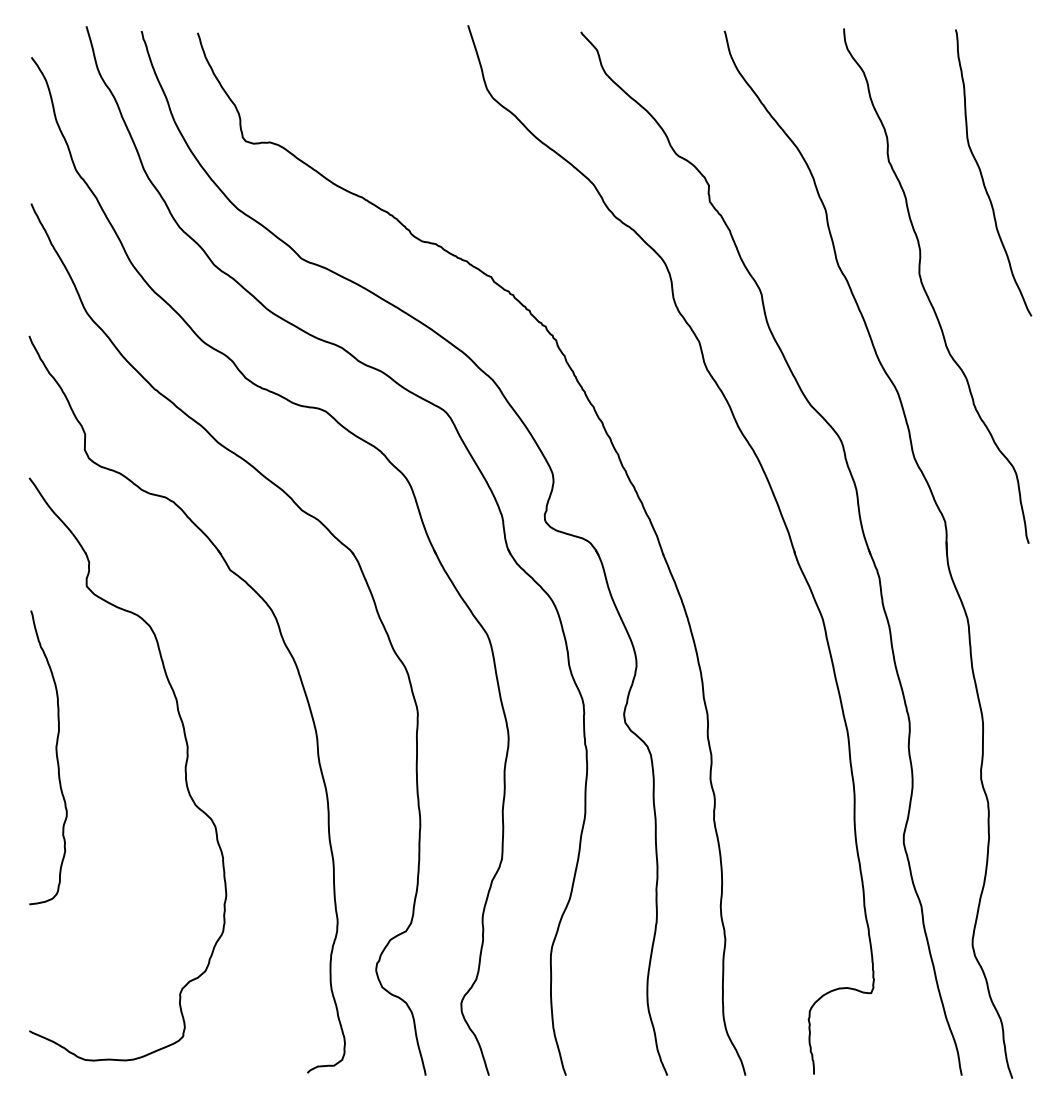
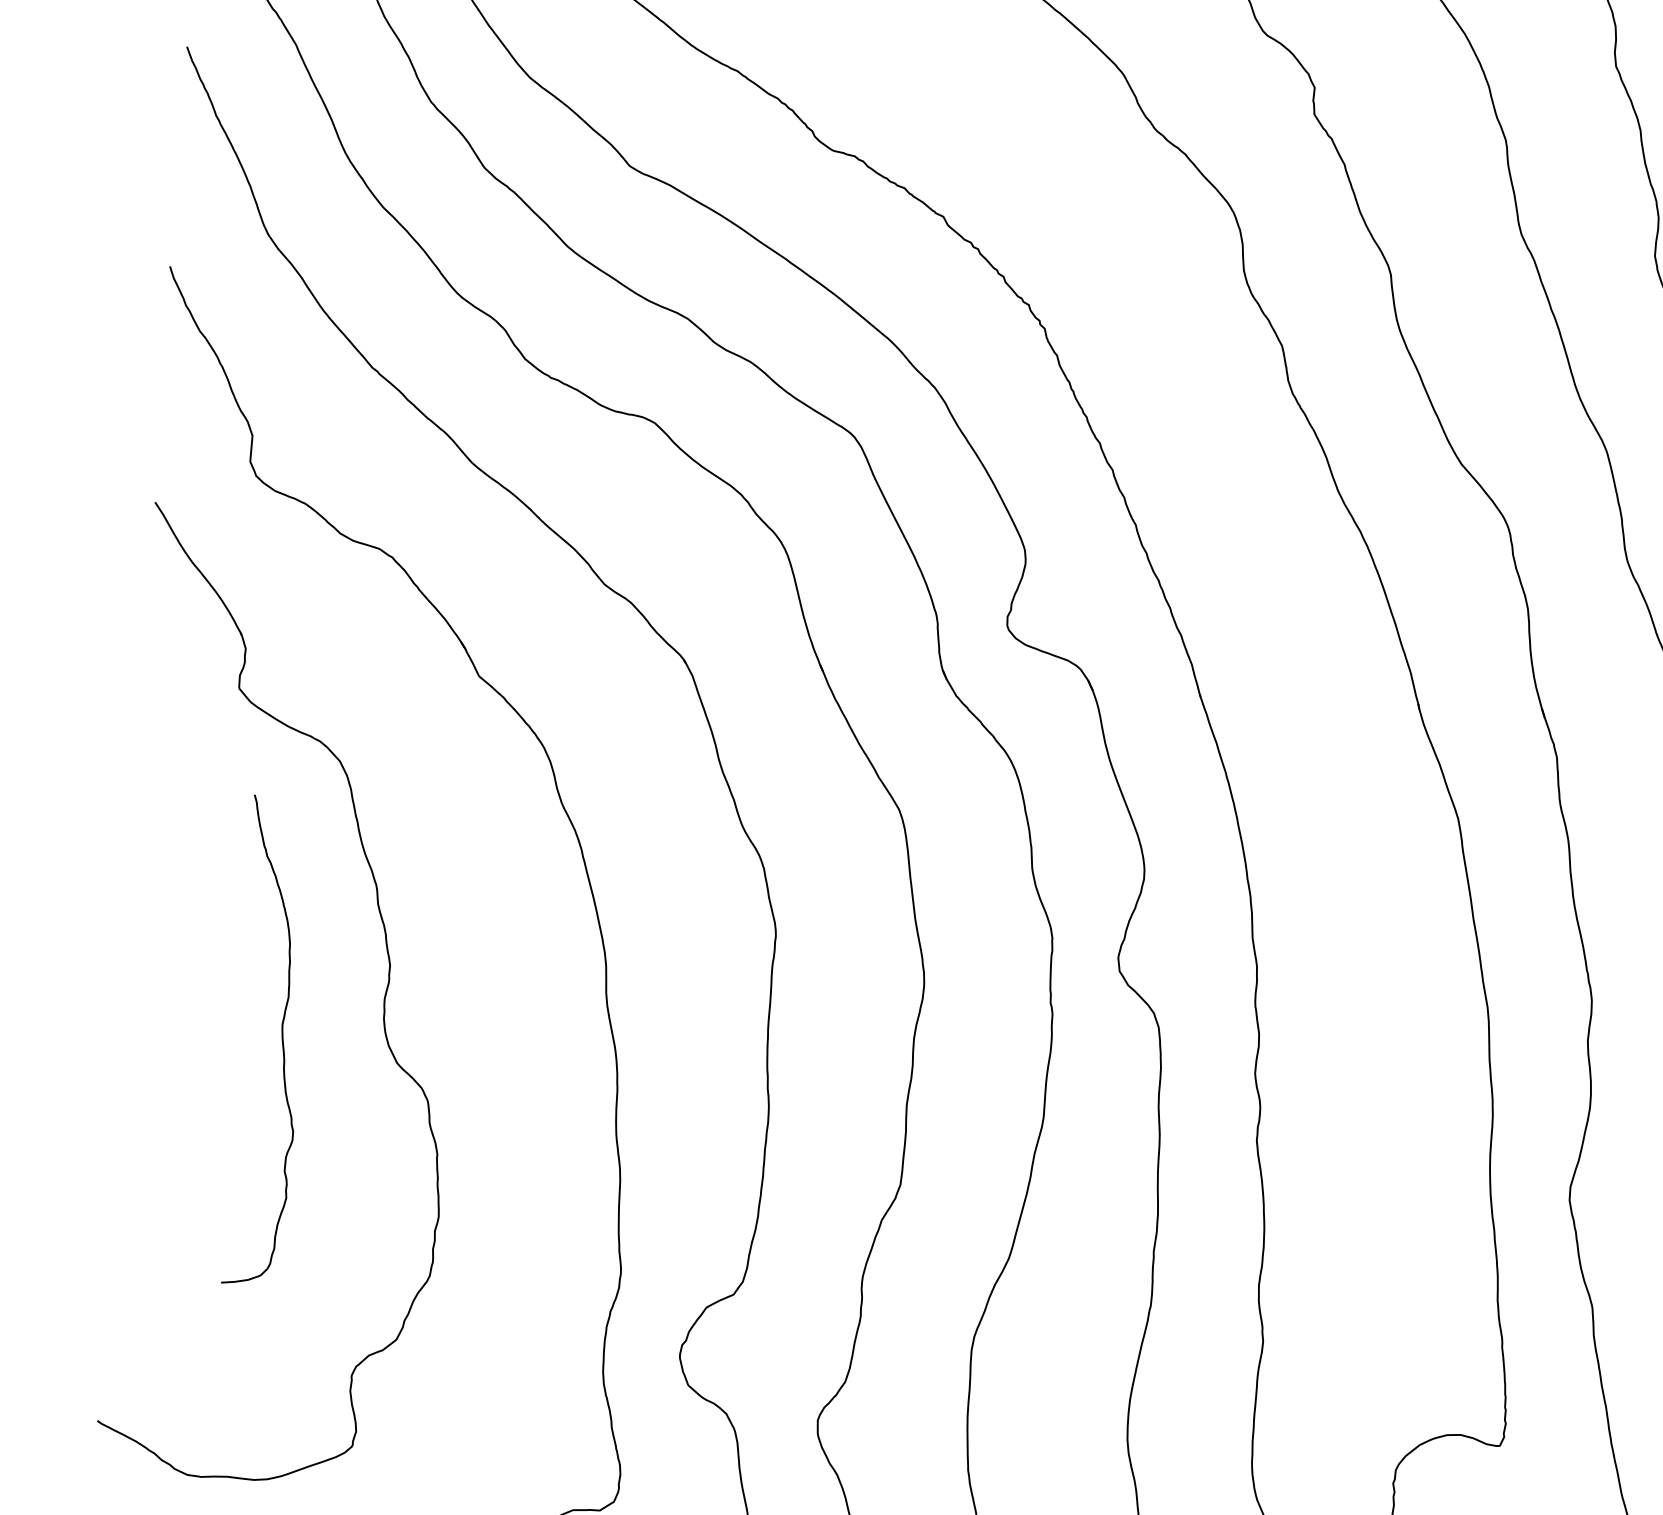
curve: (56, 757) -> (281, 1041), moved

